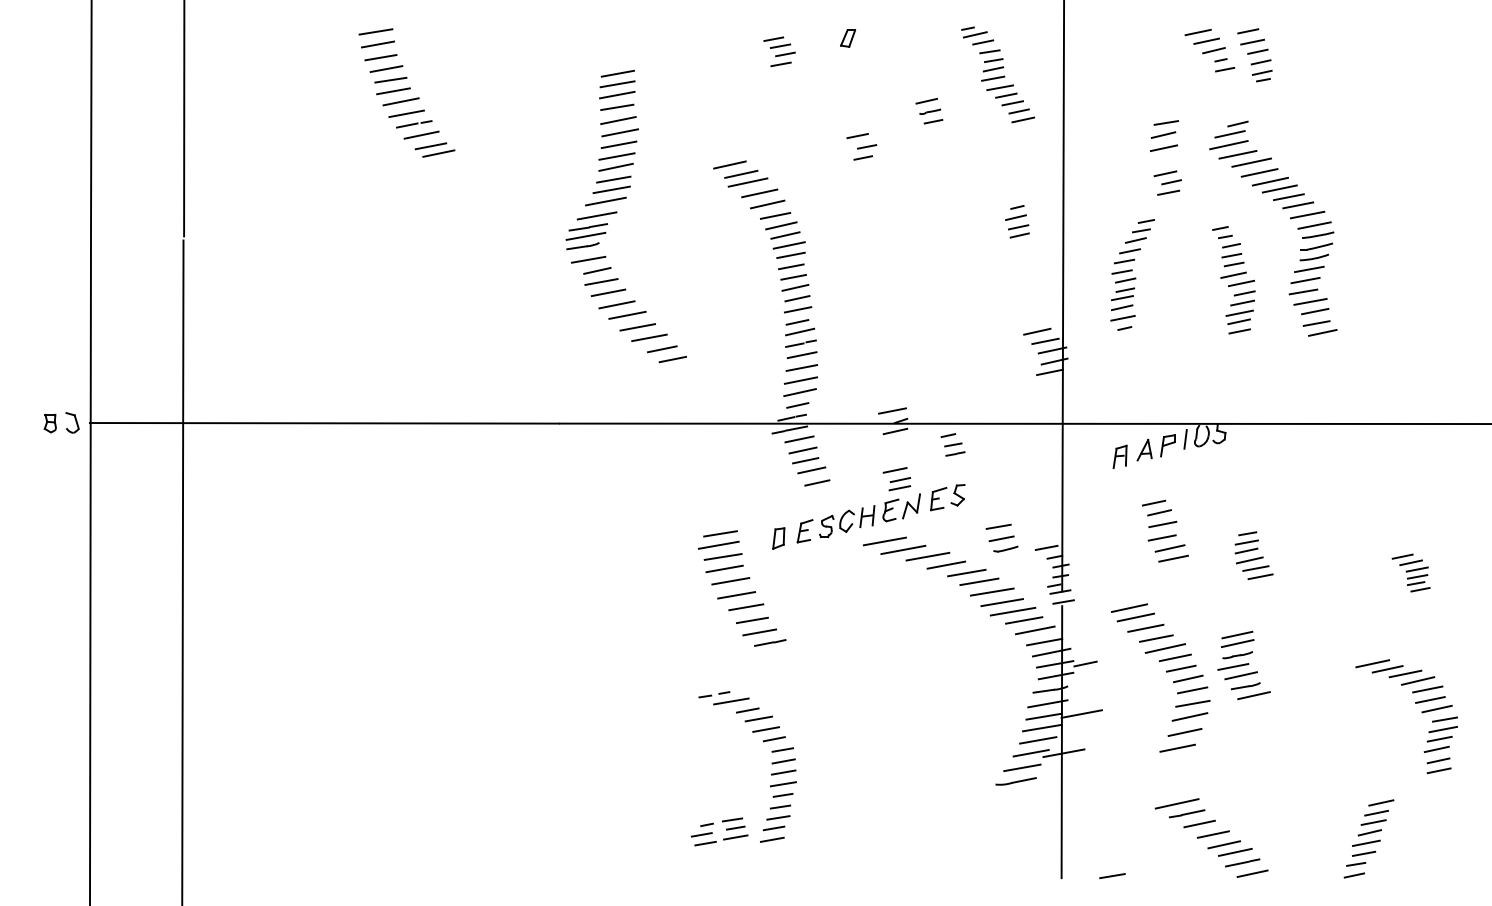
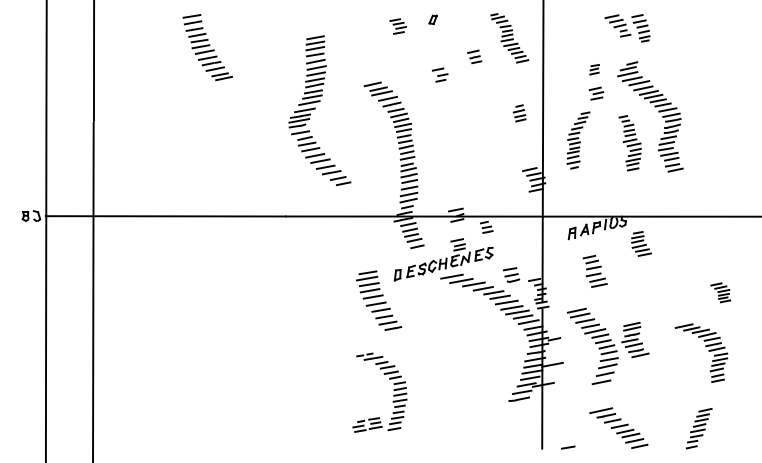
part: (1163, 135) -> (594, 69), size x0.62
part: (1254, 554) -> (641, 243), moved
part: (1414, 705) -> (705, 347), moved

